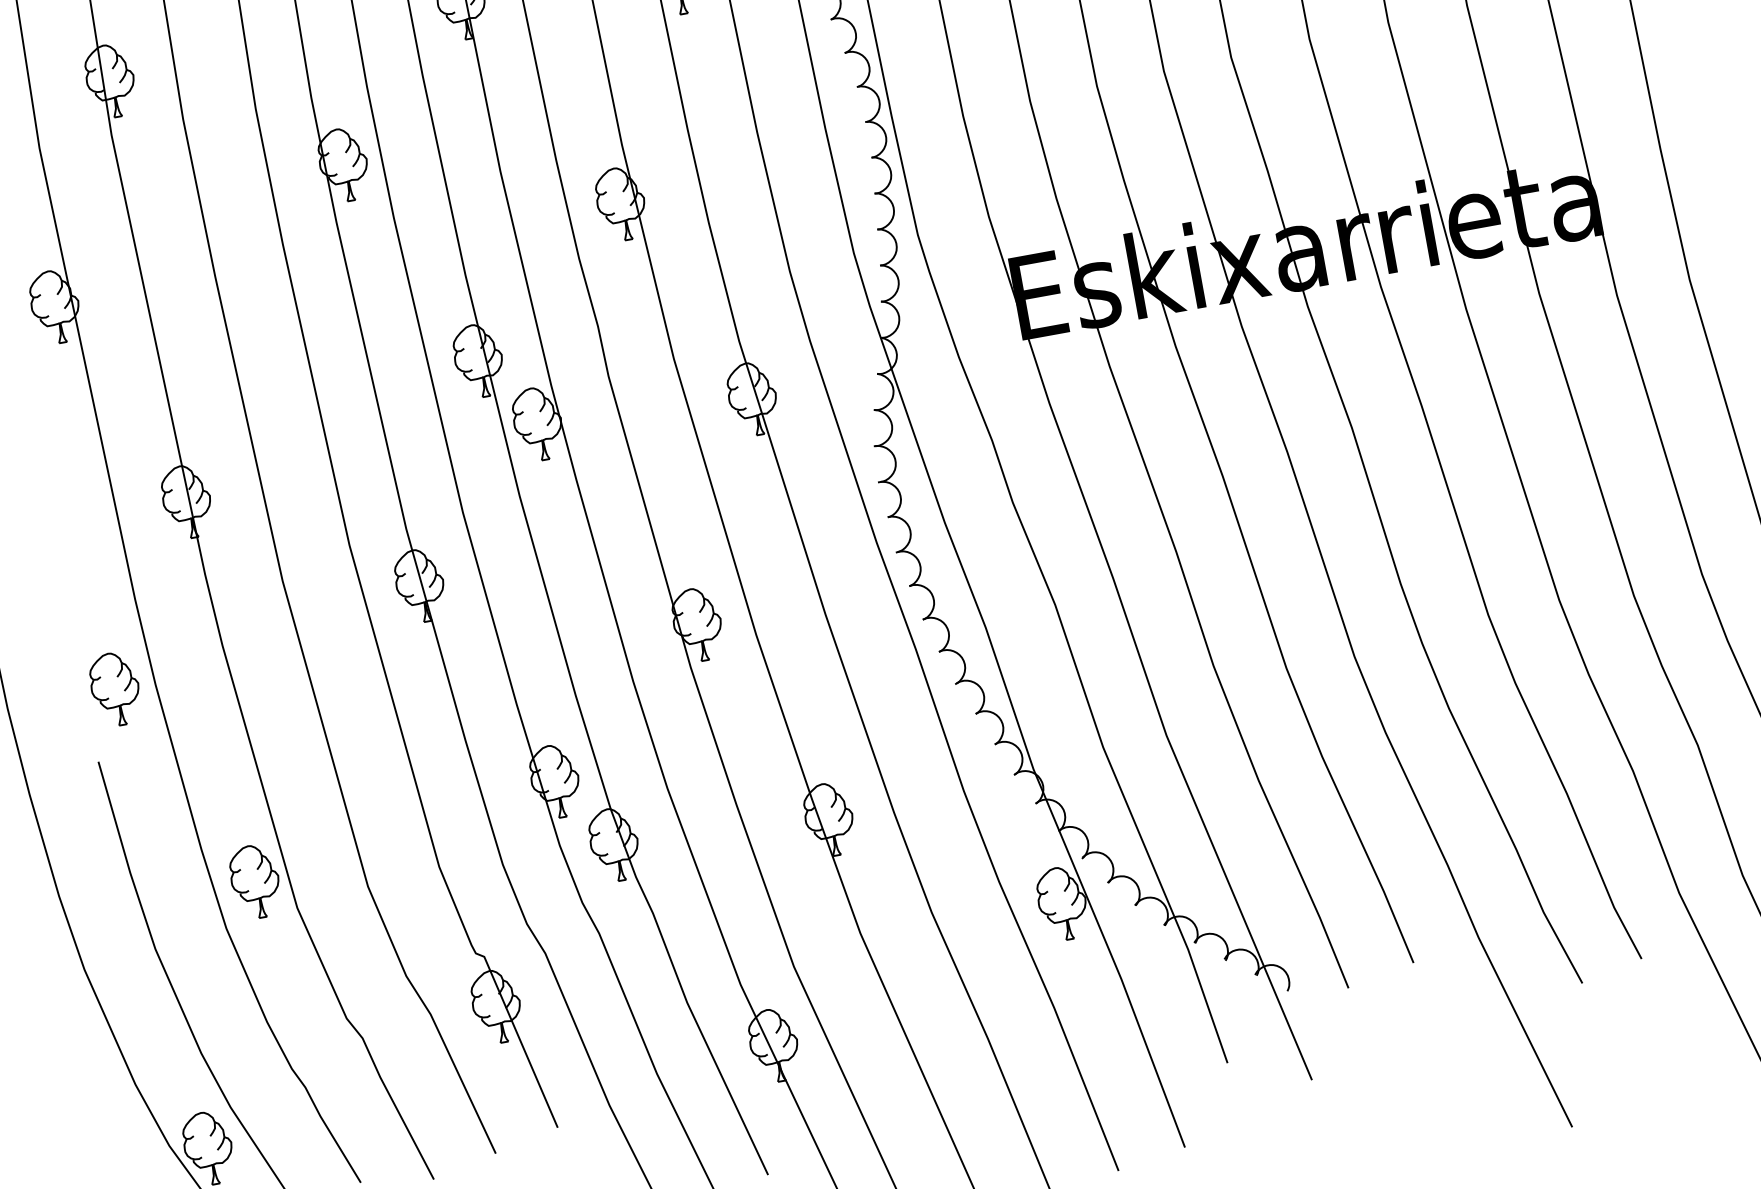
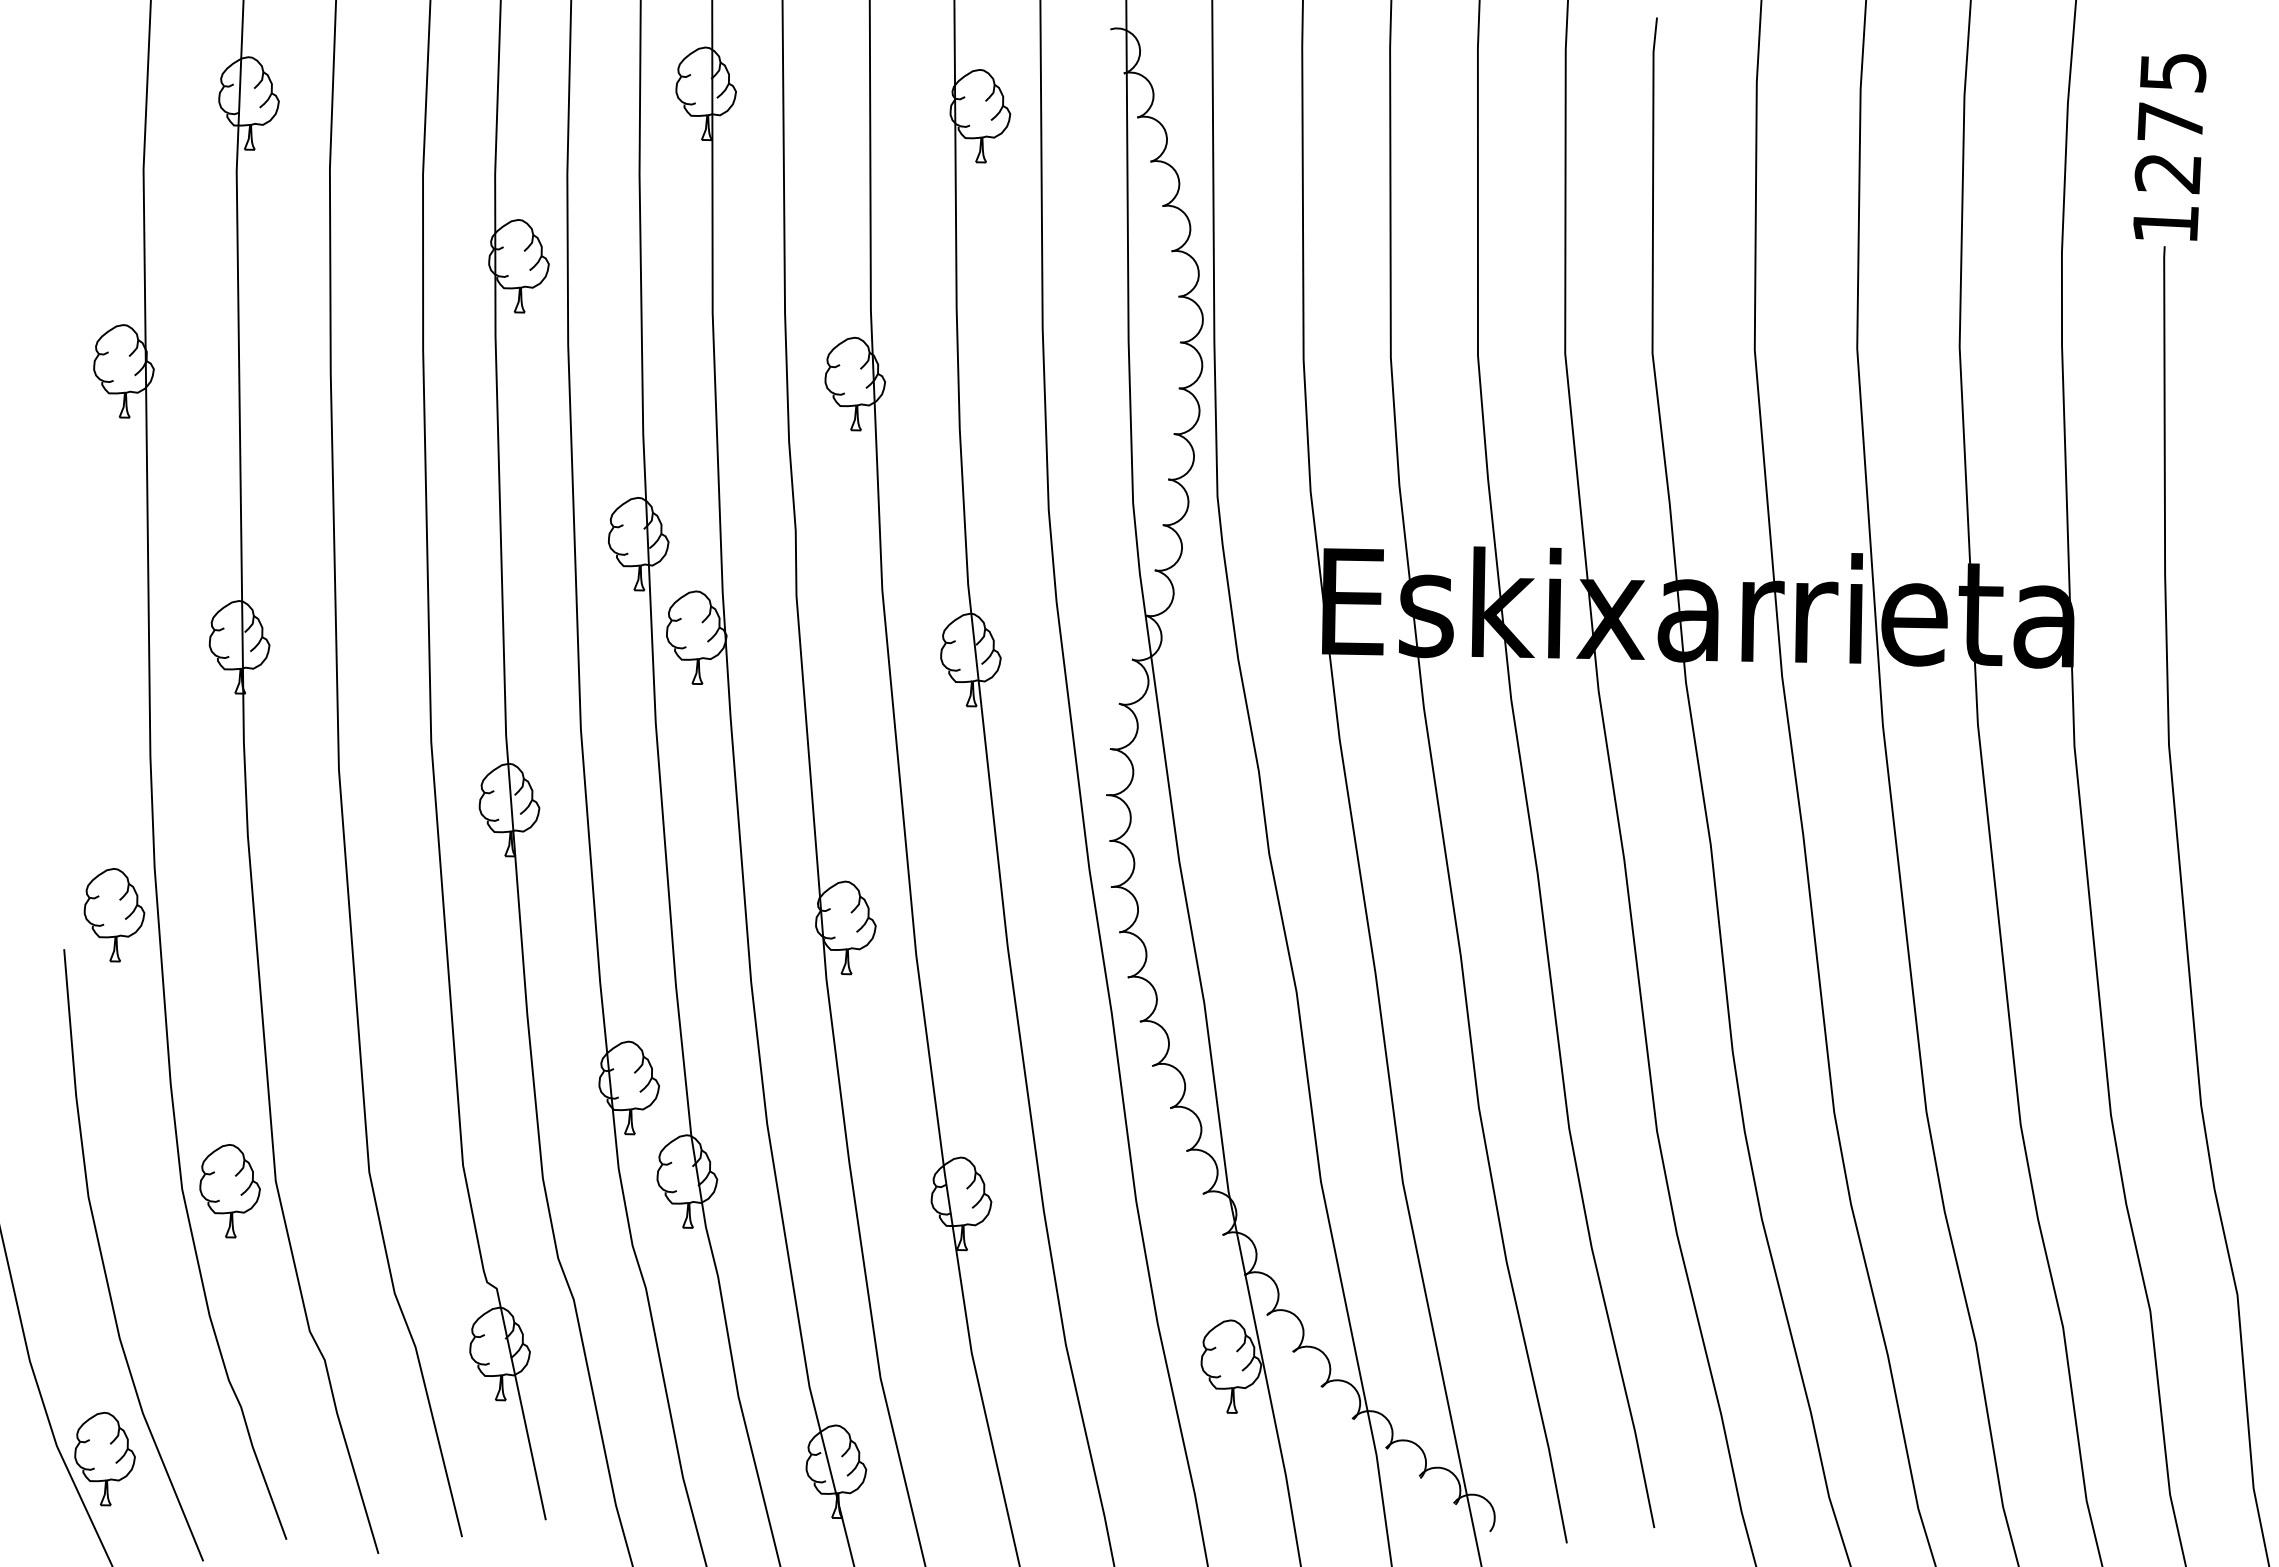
part: (115, 689) -> (114, 915), moved
part: (255, 882) -> (229, 1191), moved

